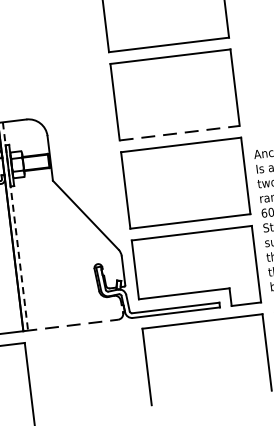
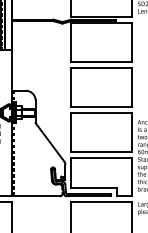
line: (180, 132) -> (102, 106), dashed -> solid
line: (72, 325) -> (36, 196), dashed -> solid

